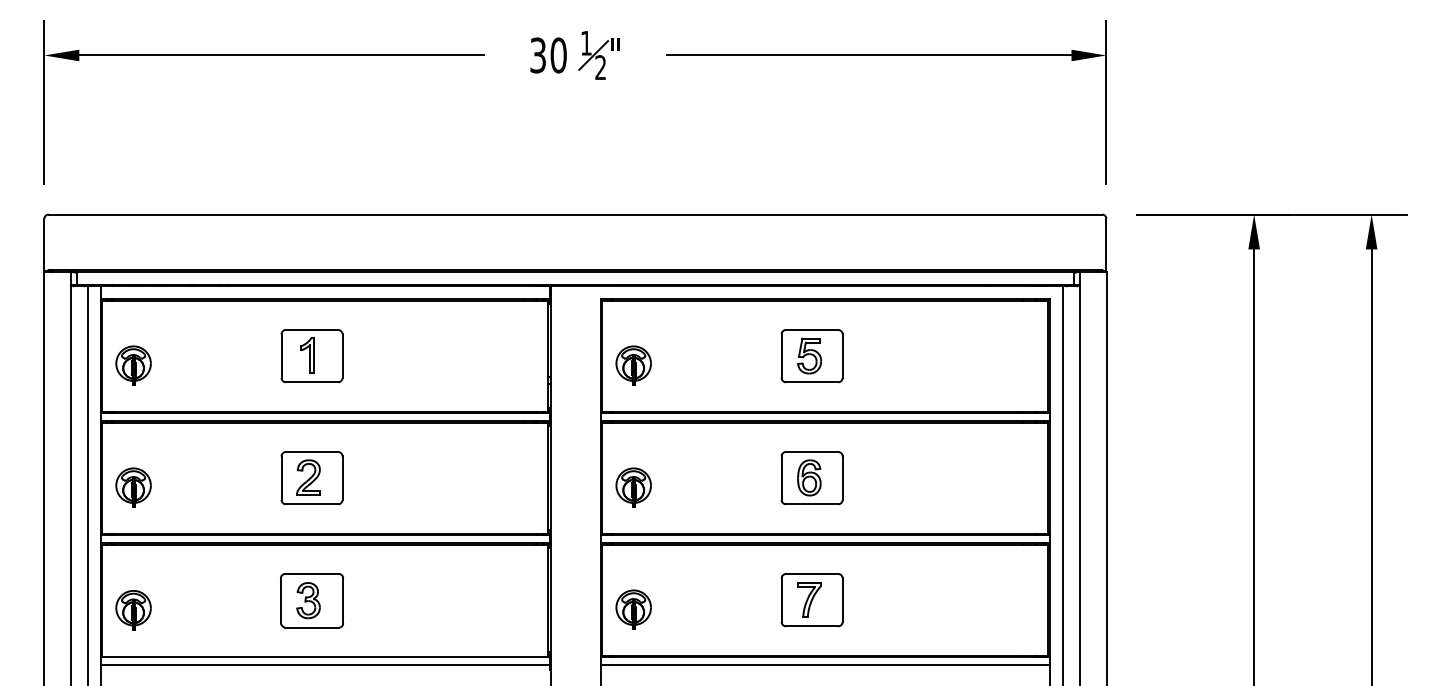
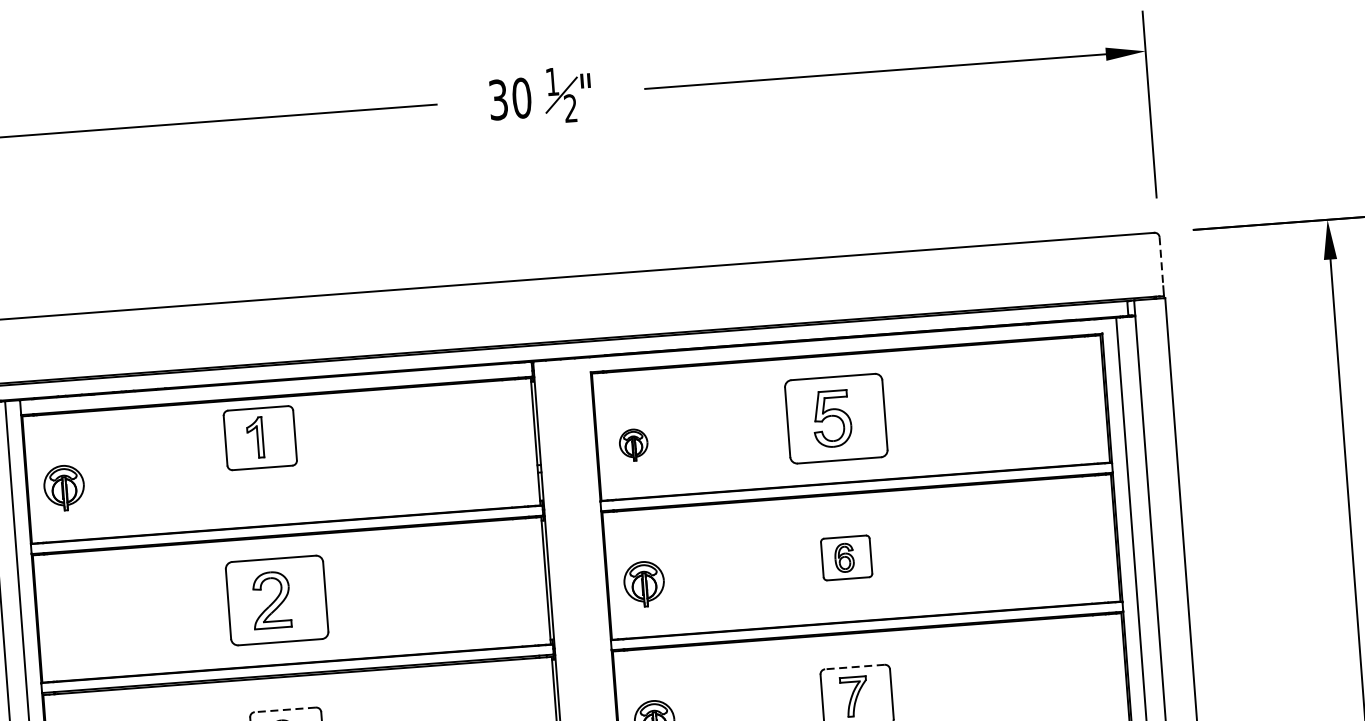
line: (1106, 240) -> (1161, 261), solid -> dashed
part: (311, 356) -> (259, 438), moved
part: (811, 356) -> (835, 419), size x1.4
part: (633, 365) -> (633, 444), size x0.7
part: (311, 478) -> (276, 601), size x1.4
part: (811, 478) -> (846, 558), size x0.7
part: (133, 487) -> (74, 626), removed
line: (312, 574) -> (285, 710), solid -> dashed
line: (811, 574) -> (854, 667), solid -> dashed

